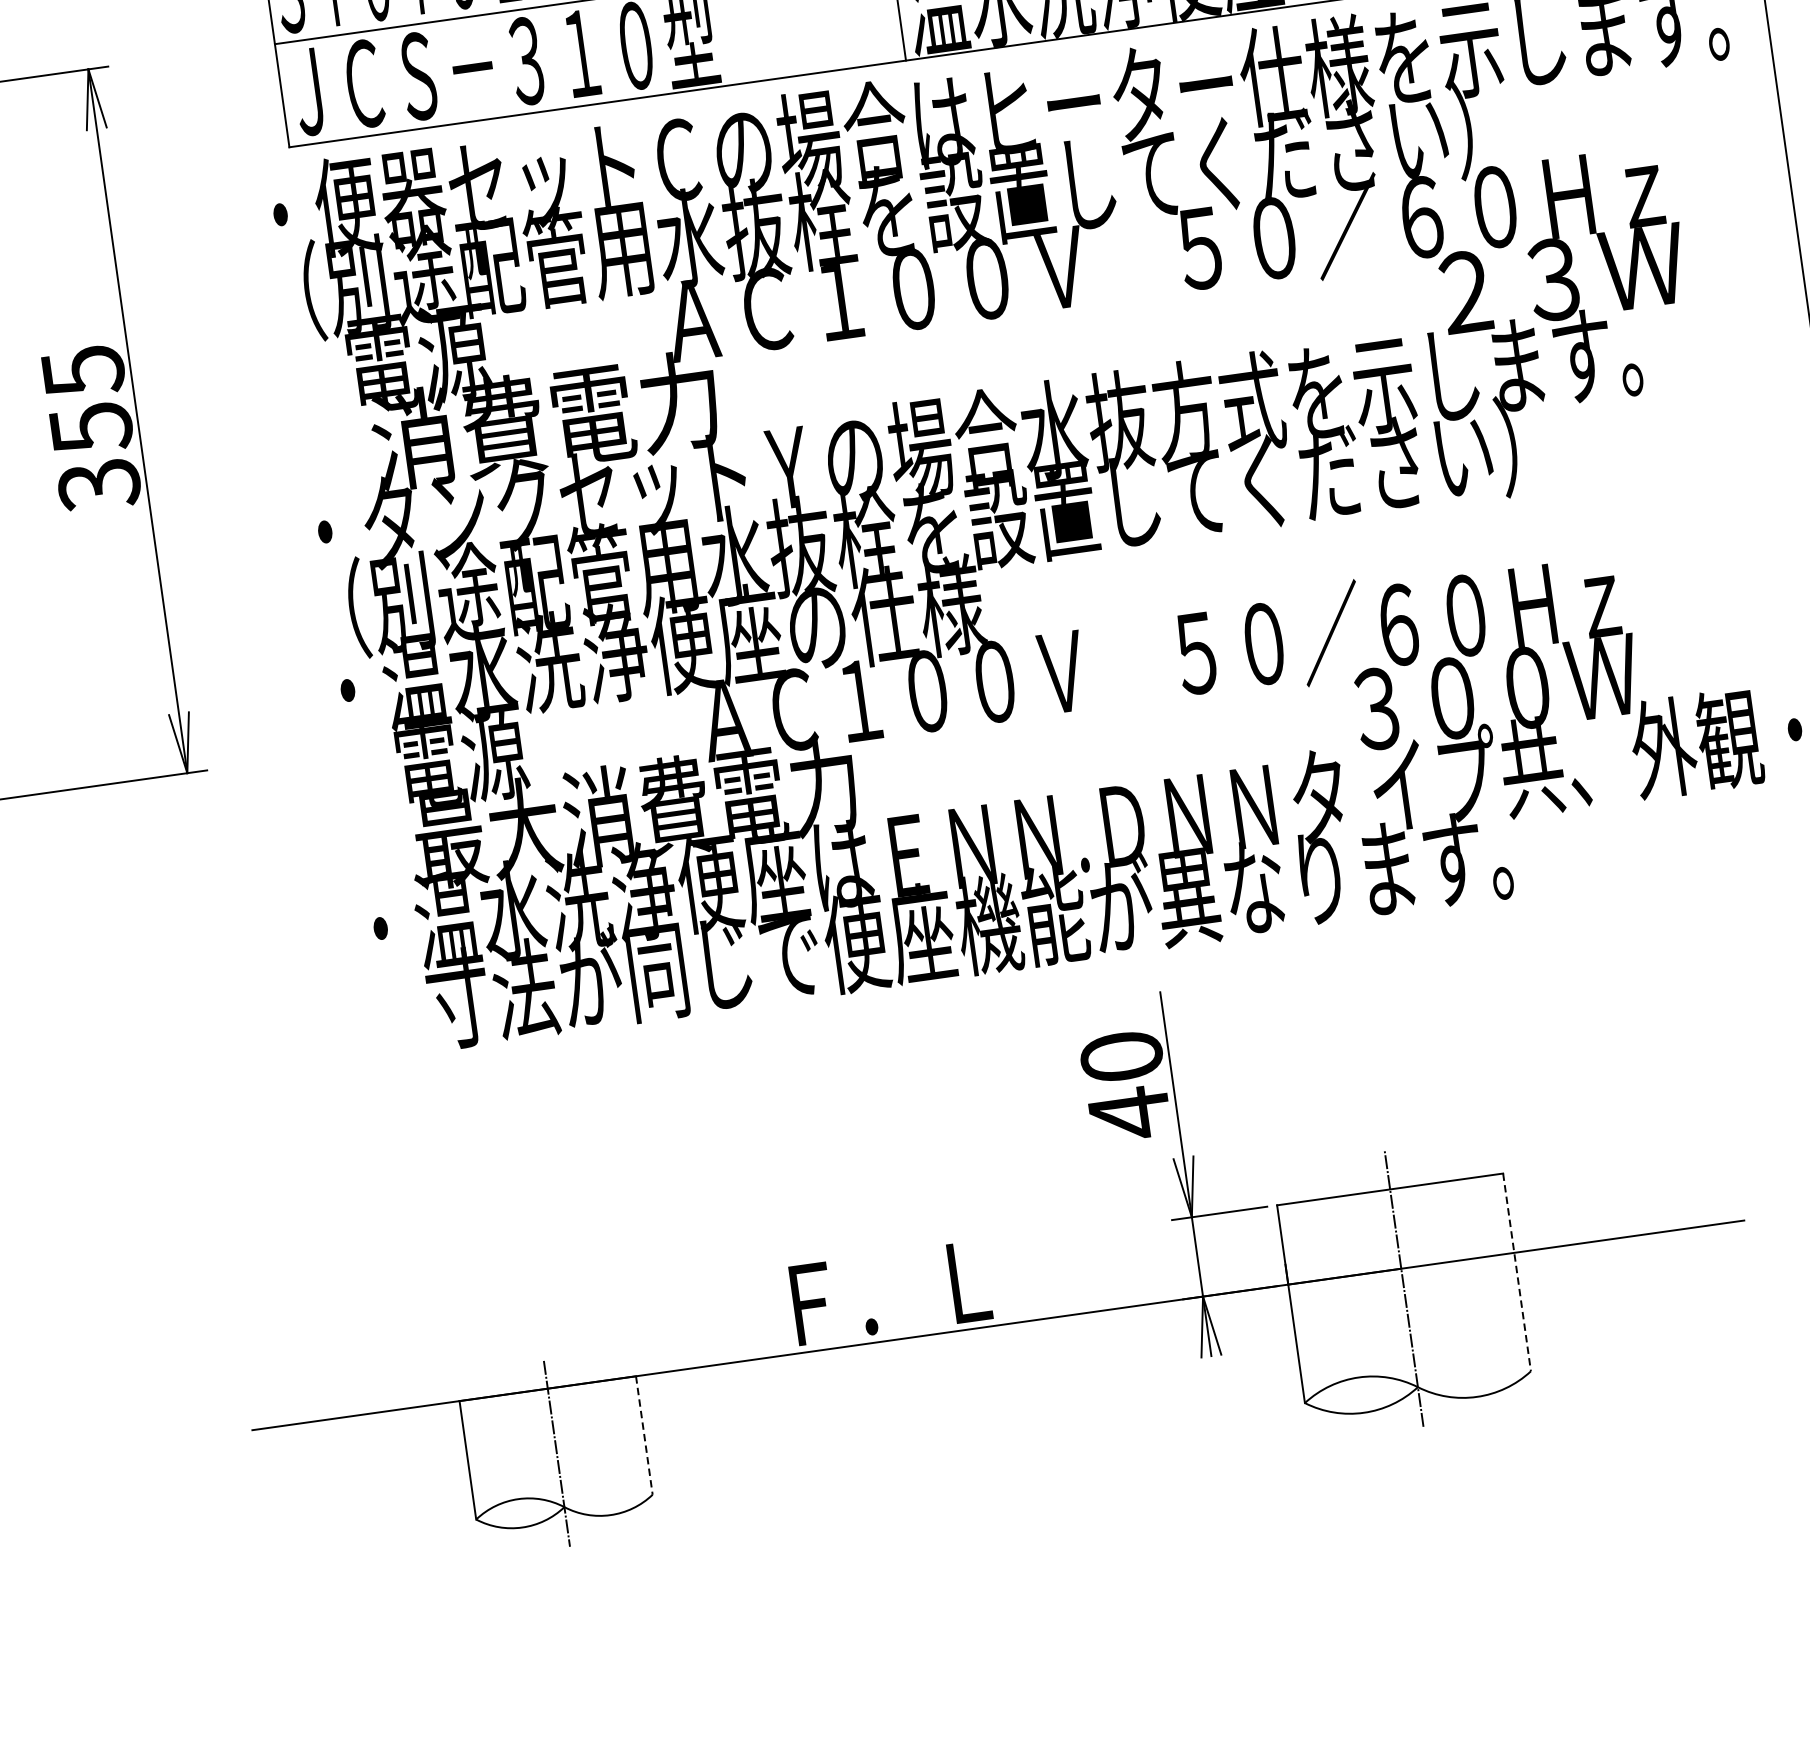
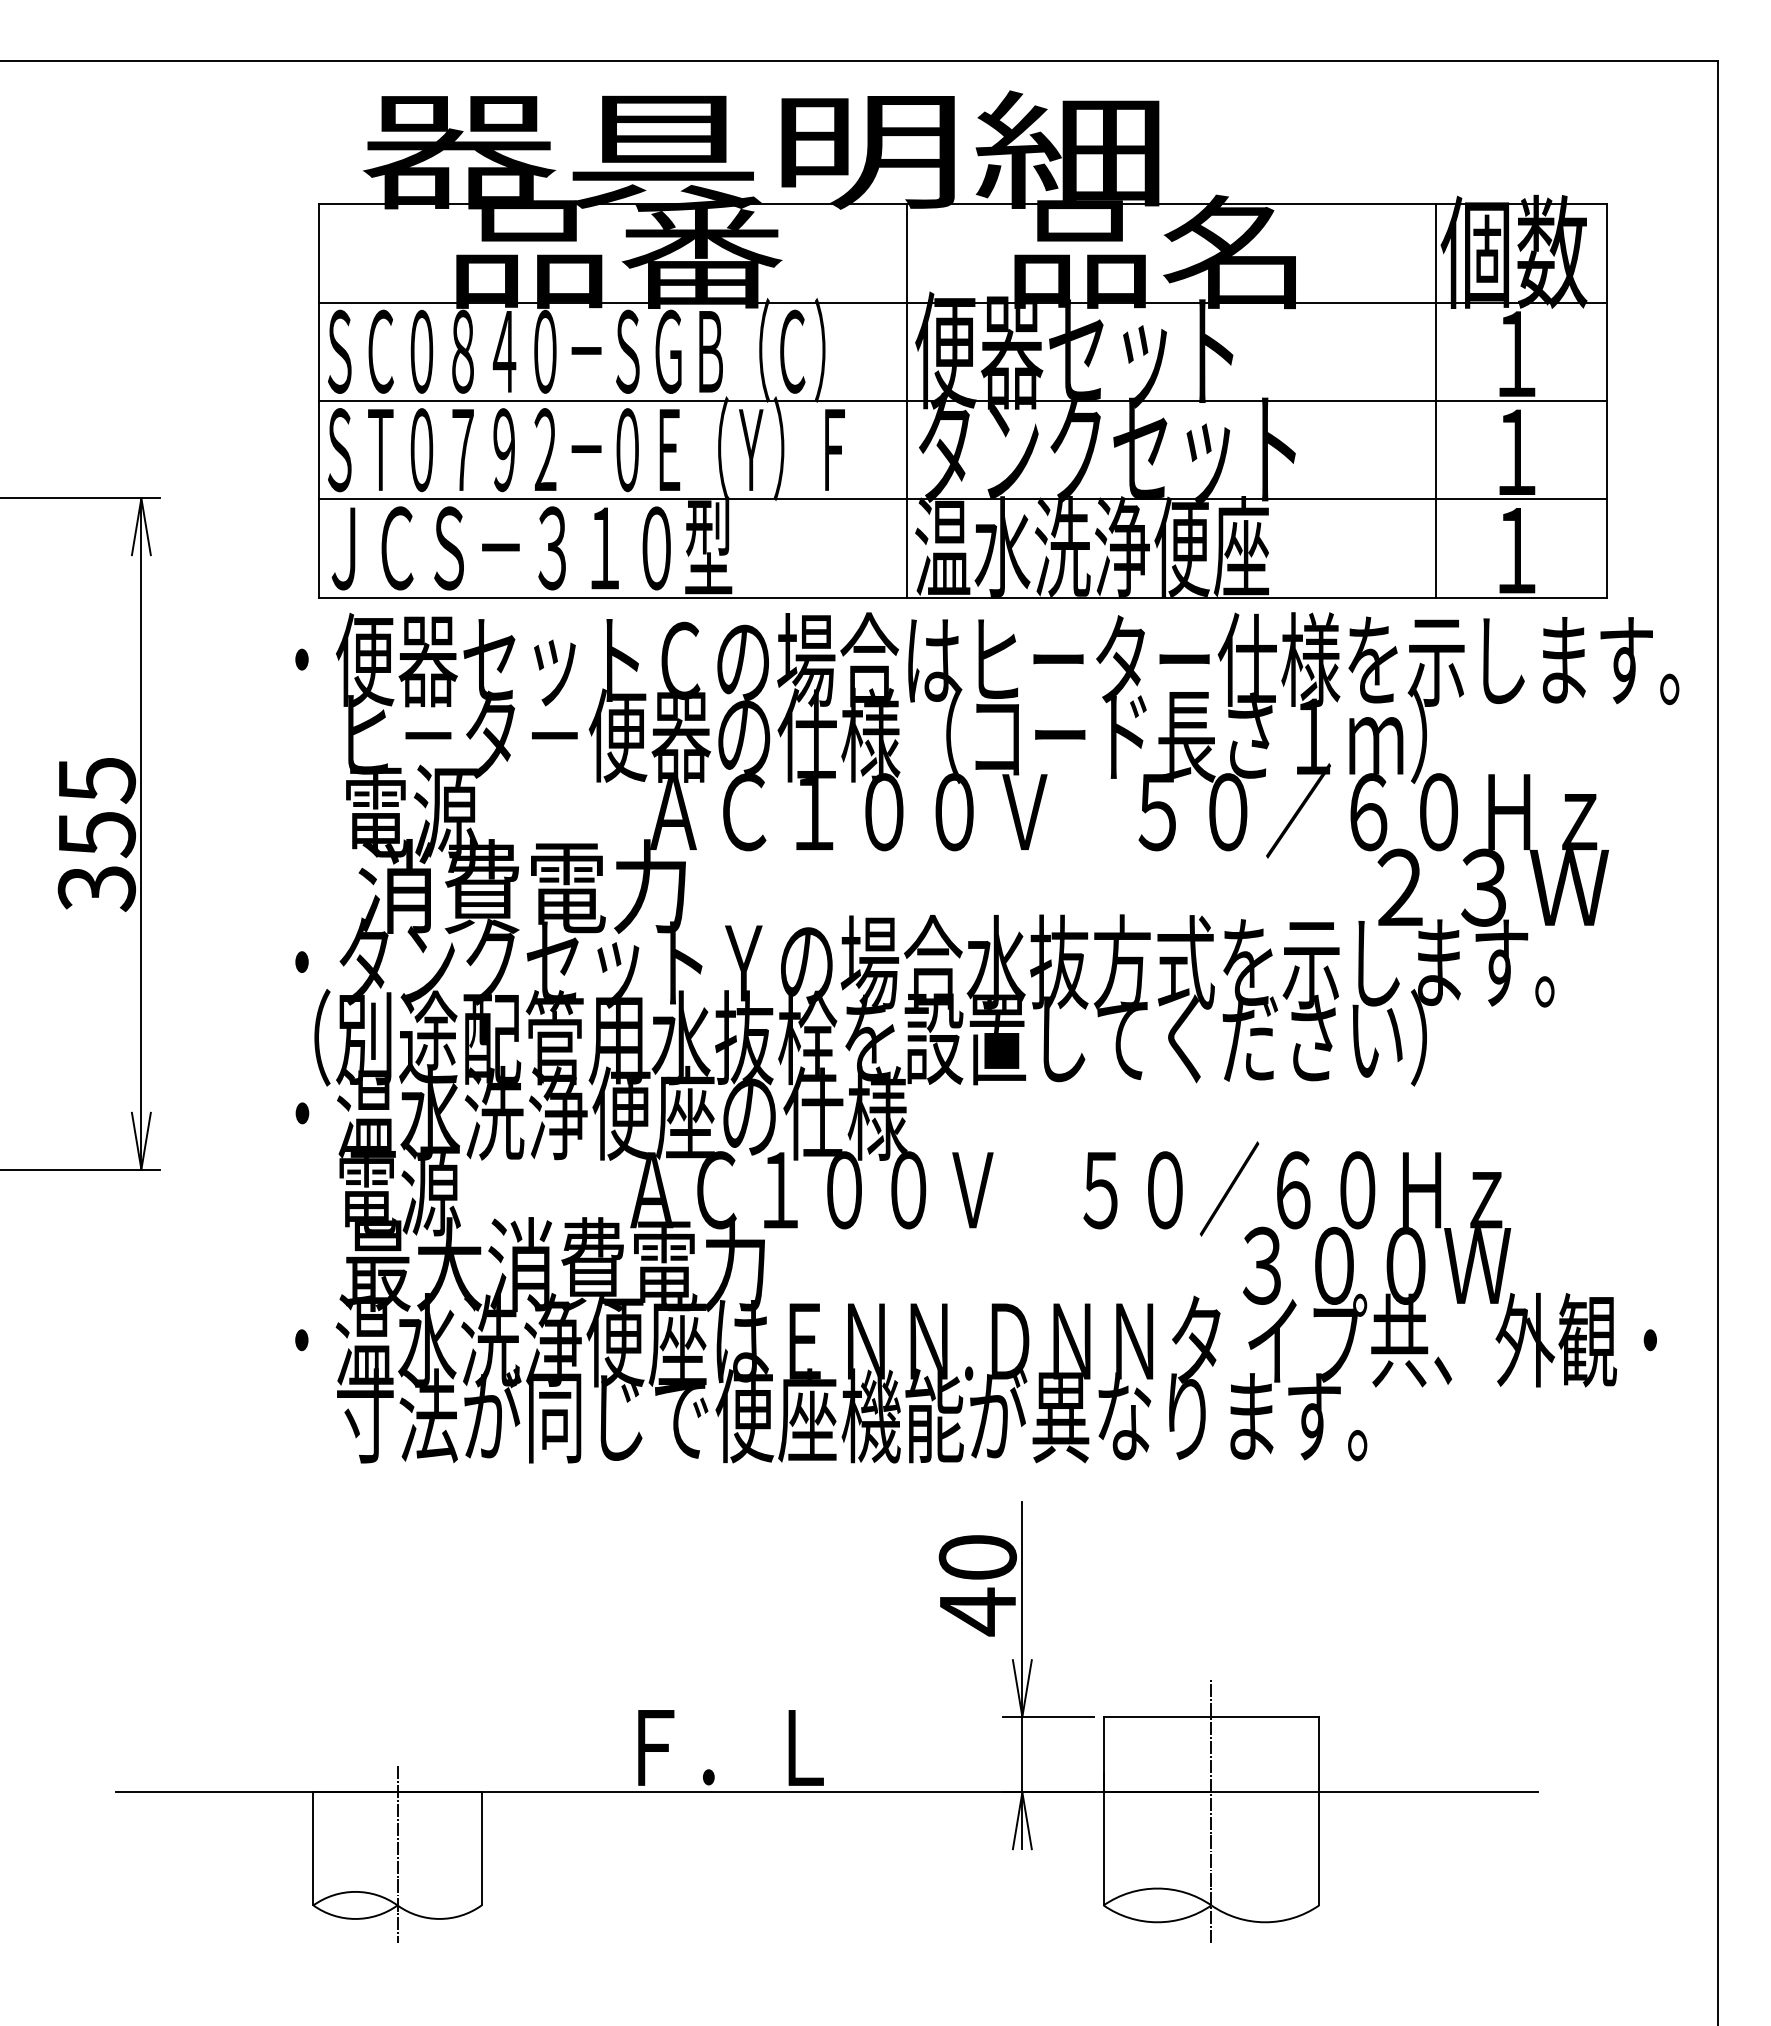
text: (875, 211) -> (858, 734), （別途配管用水抜栓を設置してください） -> ヒ－タ－便器の仕様（コード長さ１ｍ）
line: (1517, 1272) -> (1319, 1811), dashed -> solid
line: (644, 1436) -> (481, 1849), dashed -> solid

